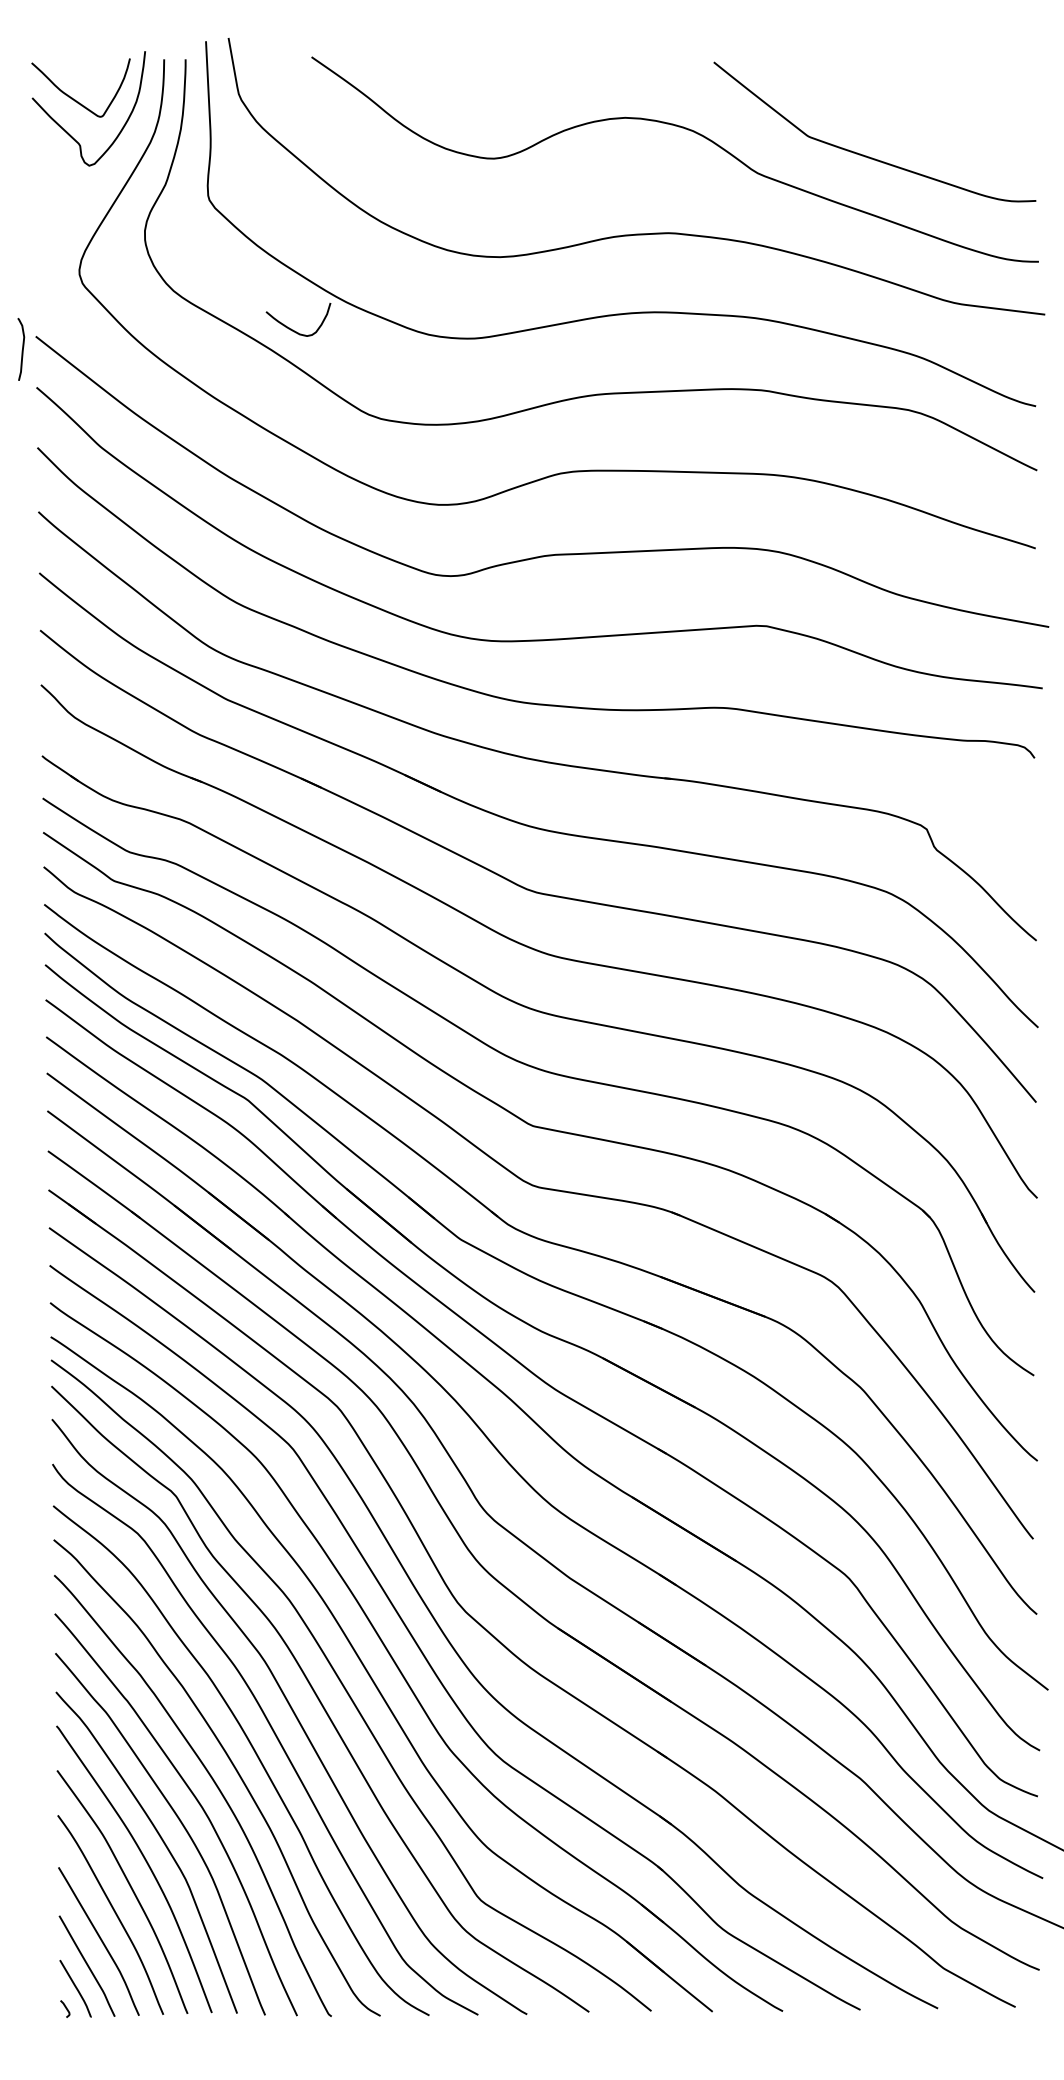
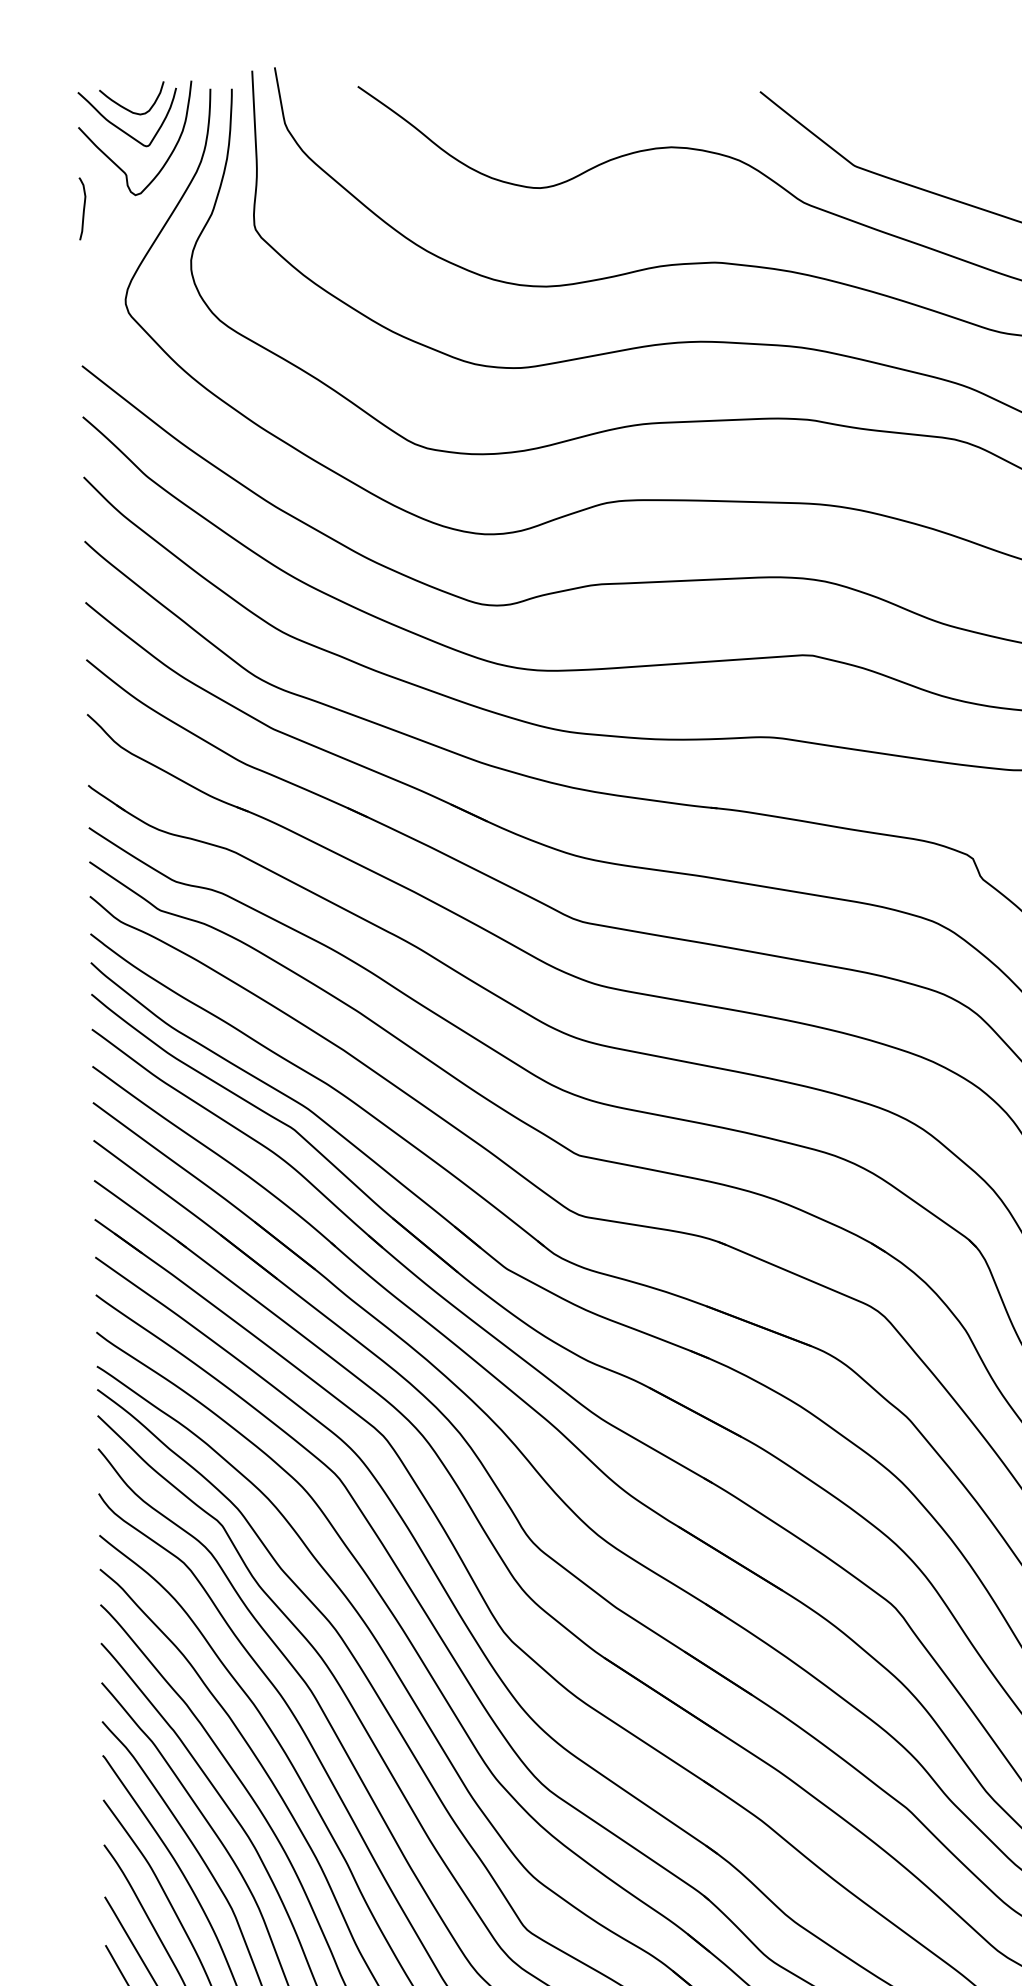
curve: (293, 329) -> (126, 107), moved
curve: (22, 349) -> (83, 208), moved

